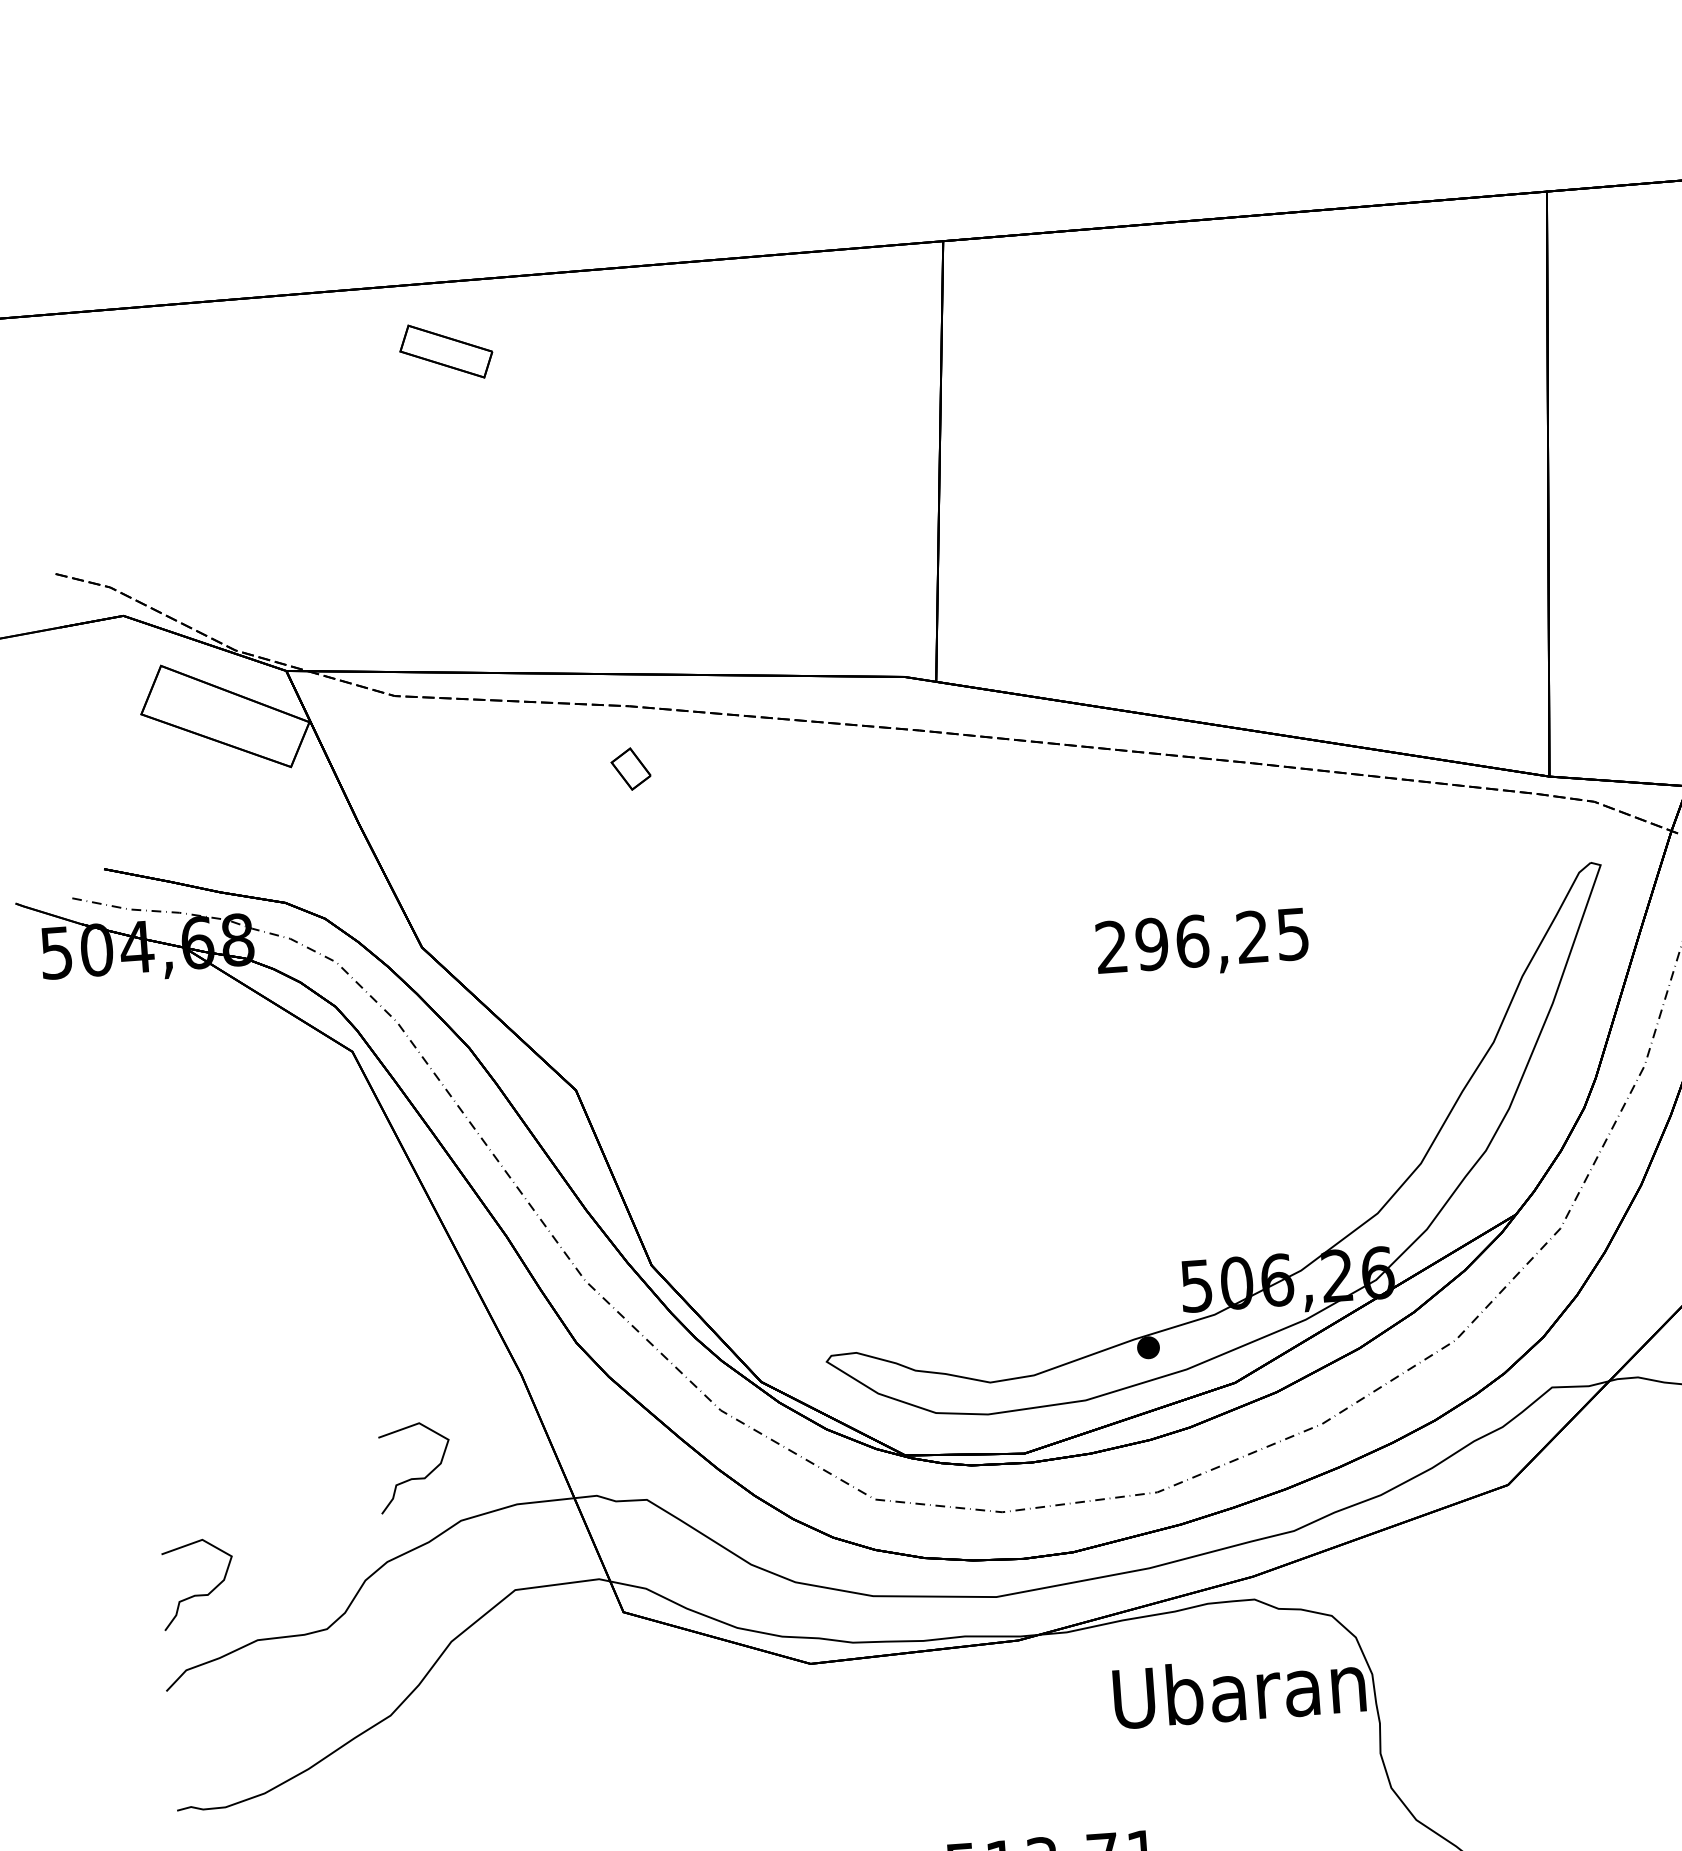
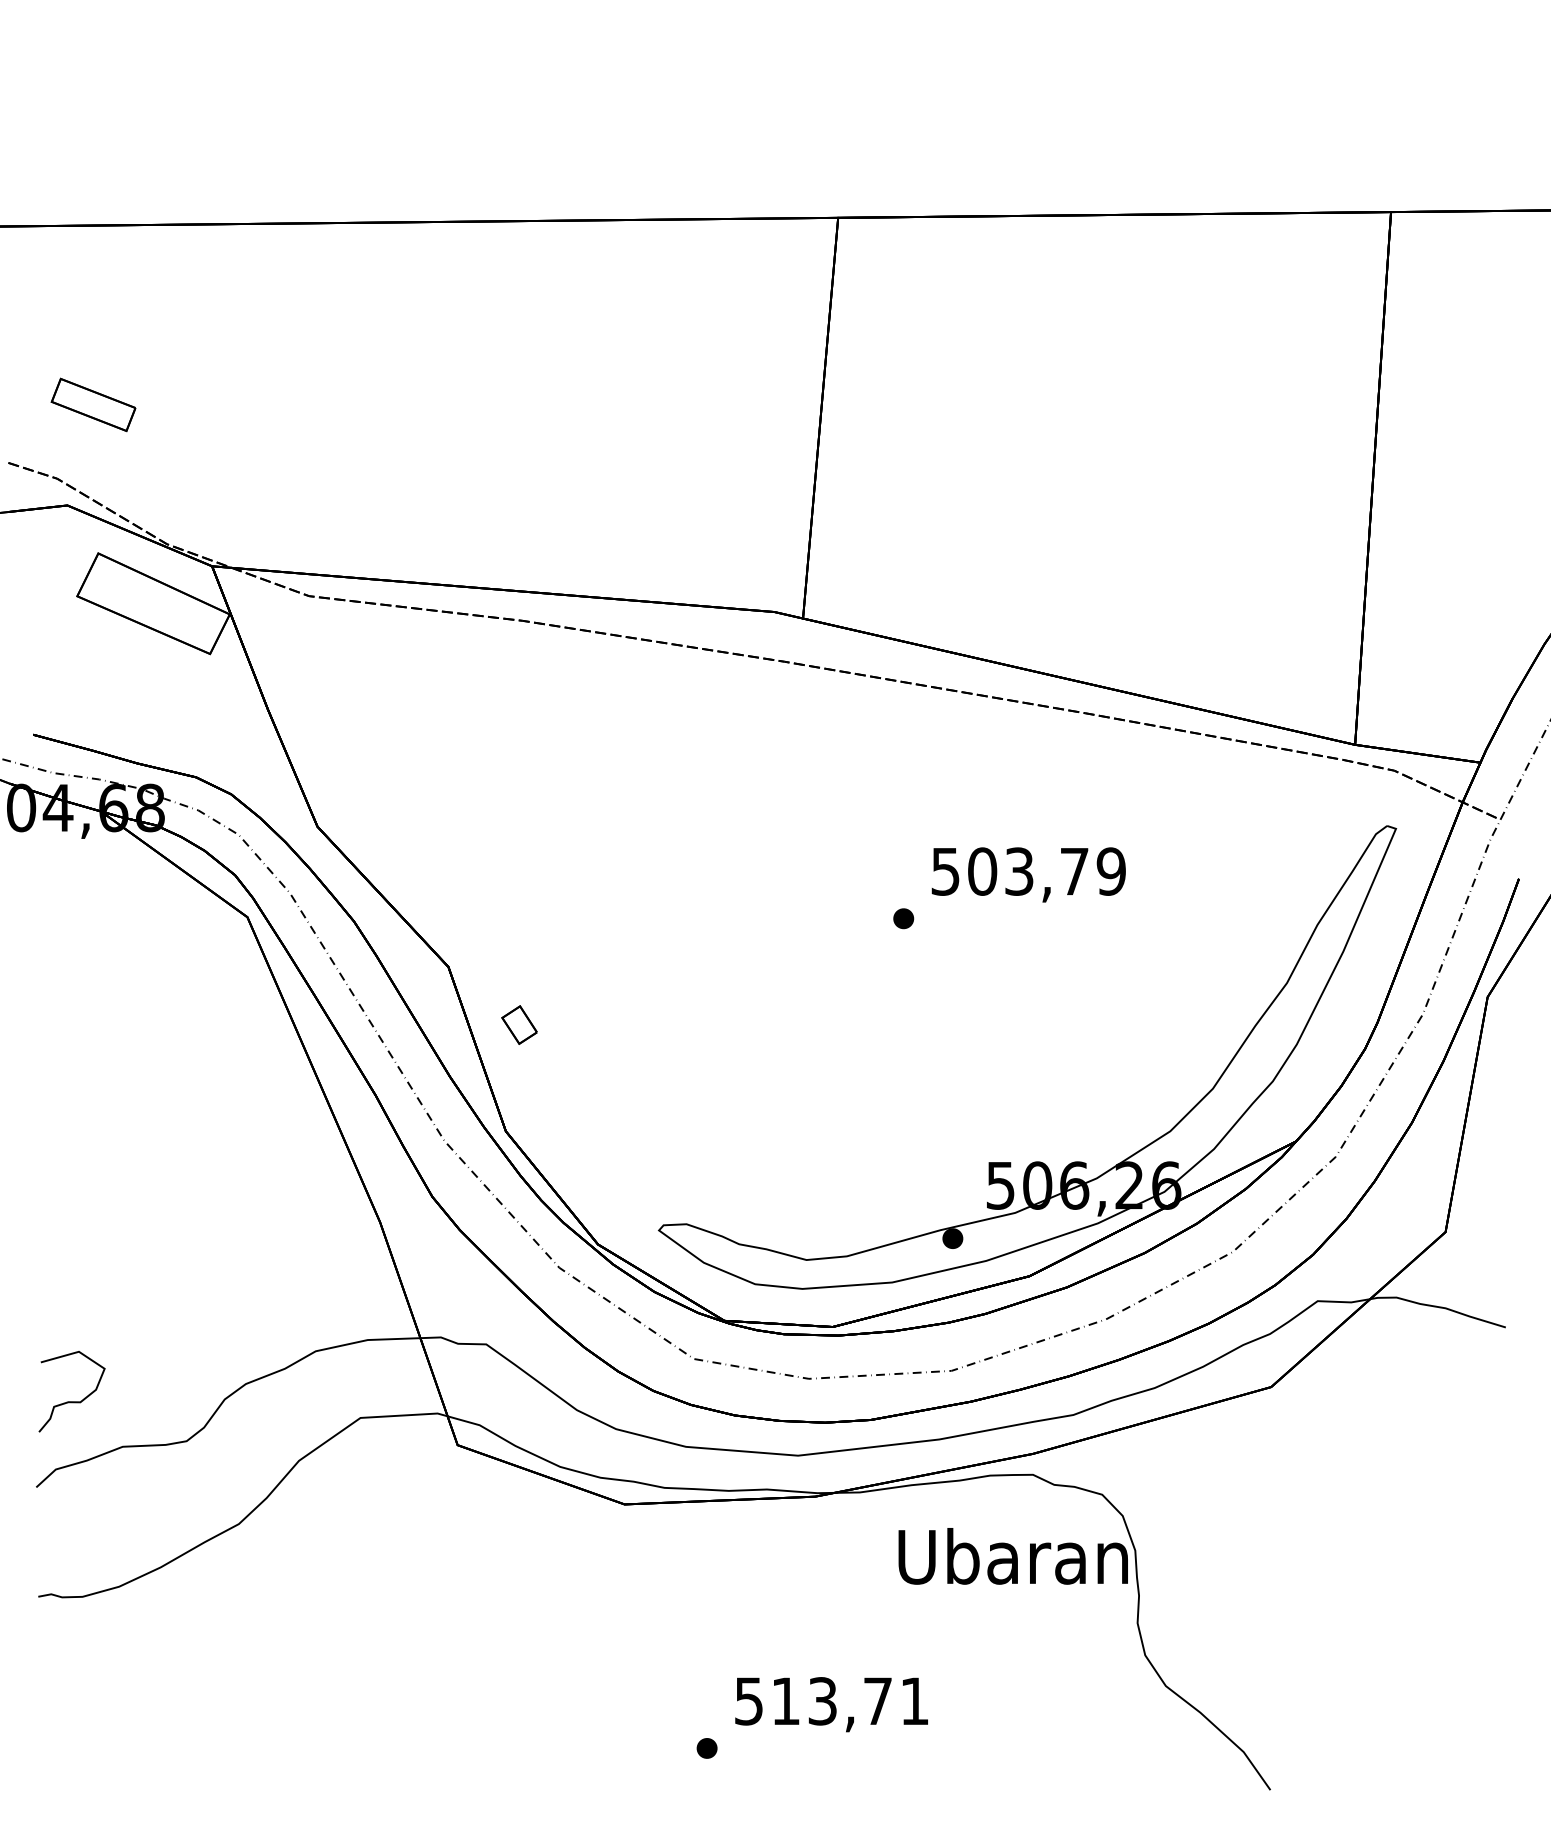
part: (446, 351) -> (93, 404), moved
part: (630, 768) -> (519, 1024), moved
text: (1202, 940) -> (1028, 871), 296,25 -> 503,79
part: (1069, 1001) -> (903, 918), added
curve: (414, 1478) -> (276, 1309), removed

